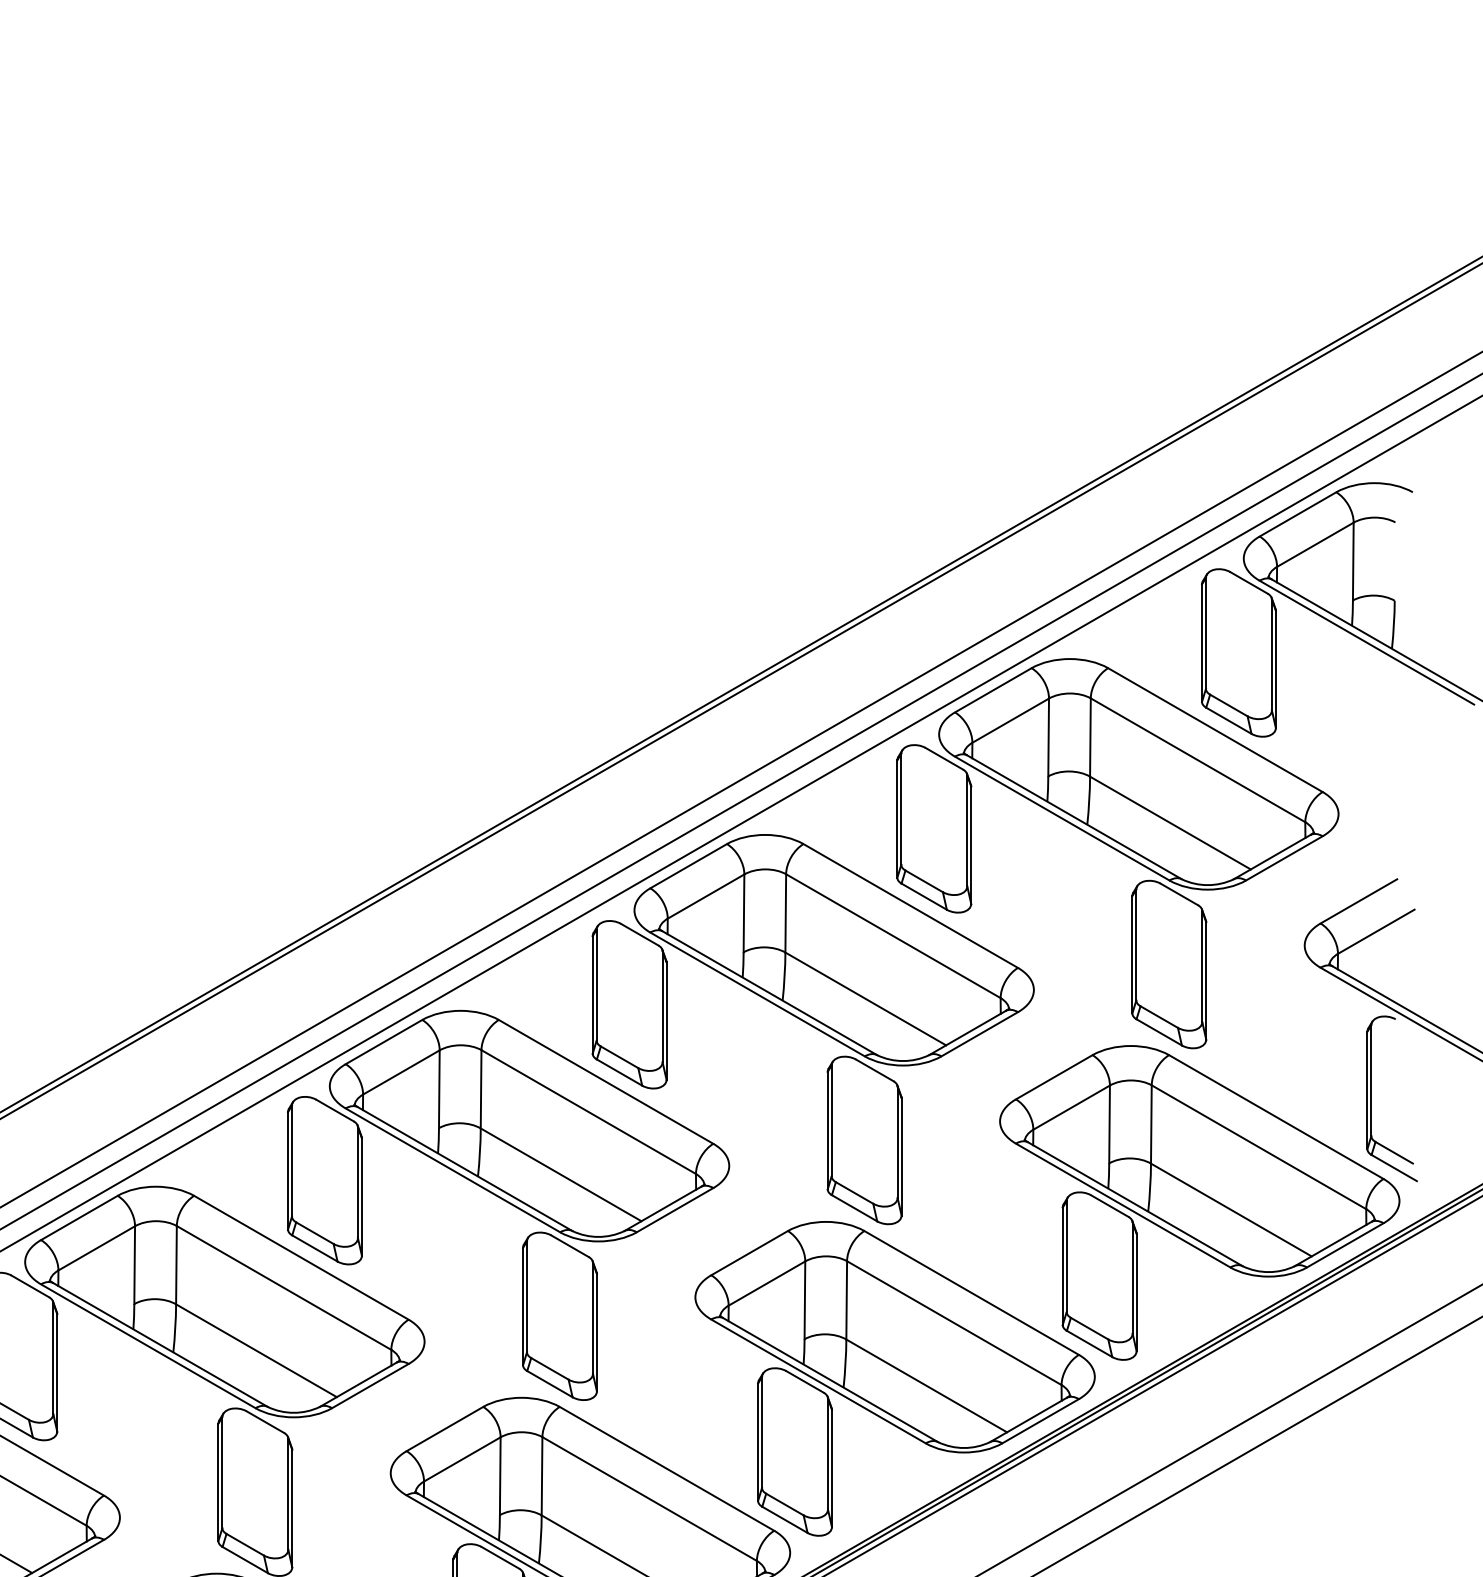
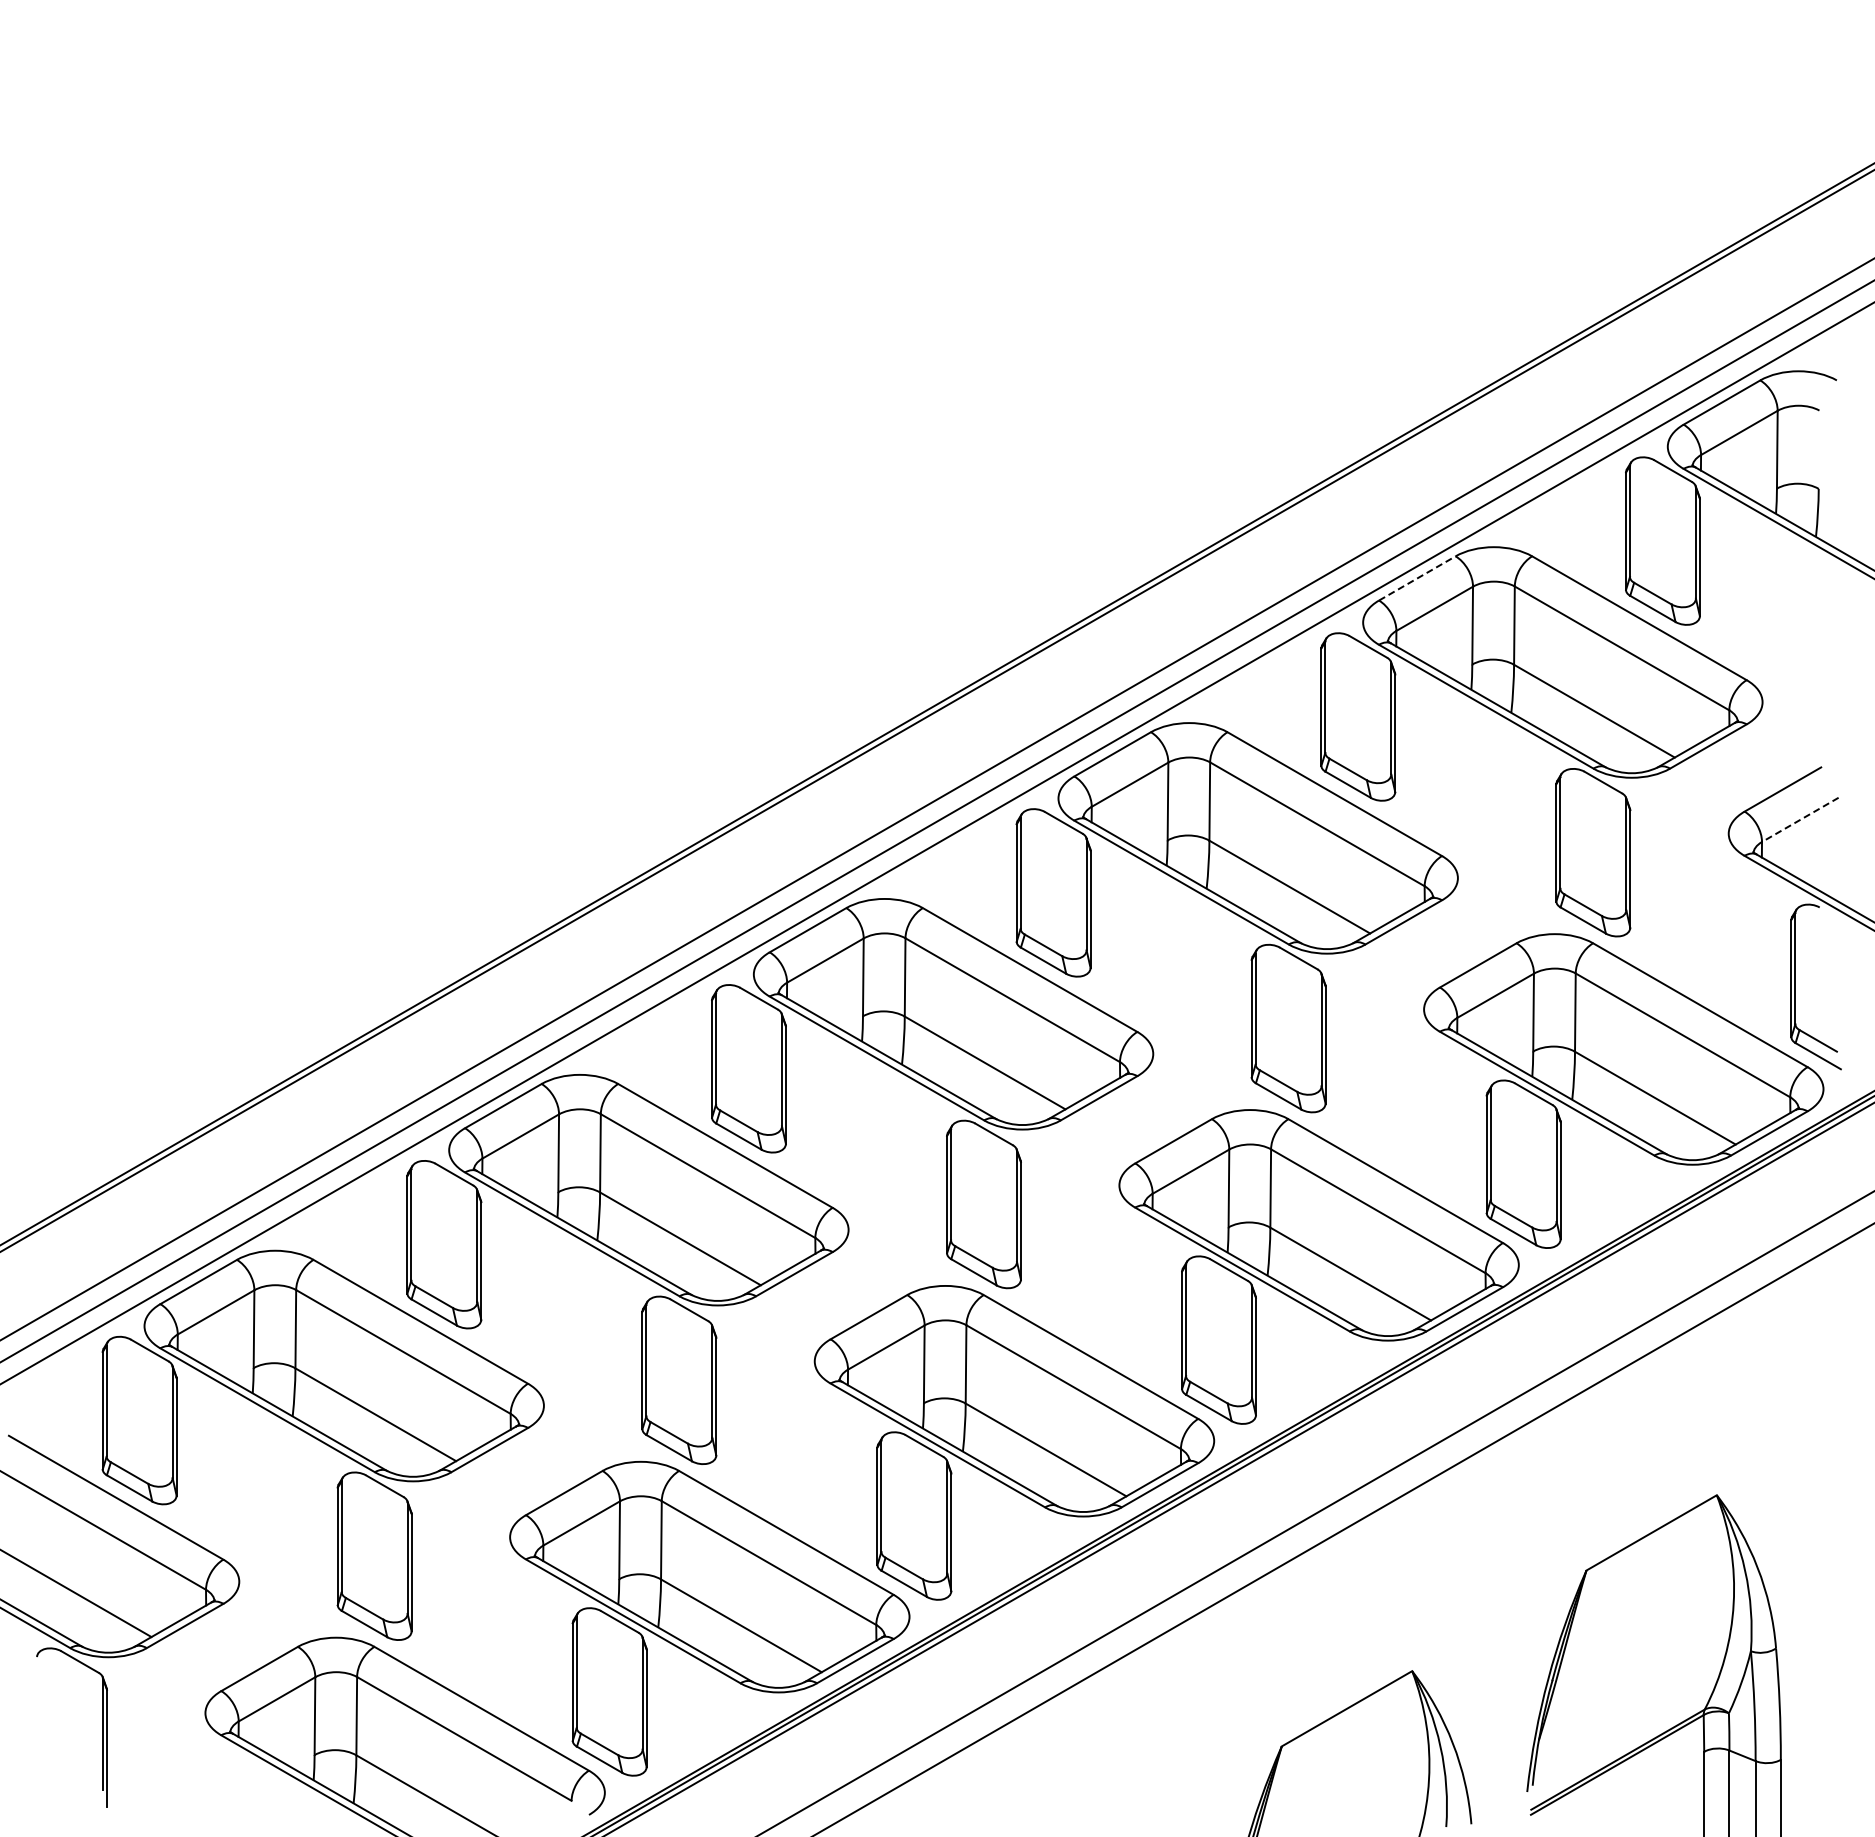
line: (993, 690) -> (1417, 578), solid -> dashed
line: (1375, 932) -> (1799, 820), solid -> dashed

